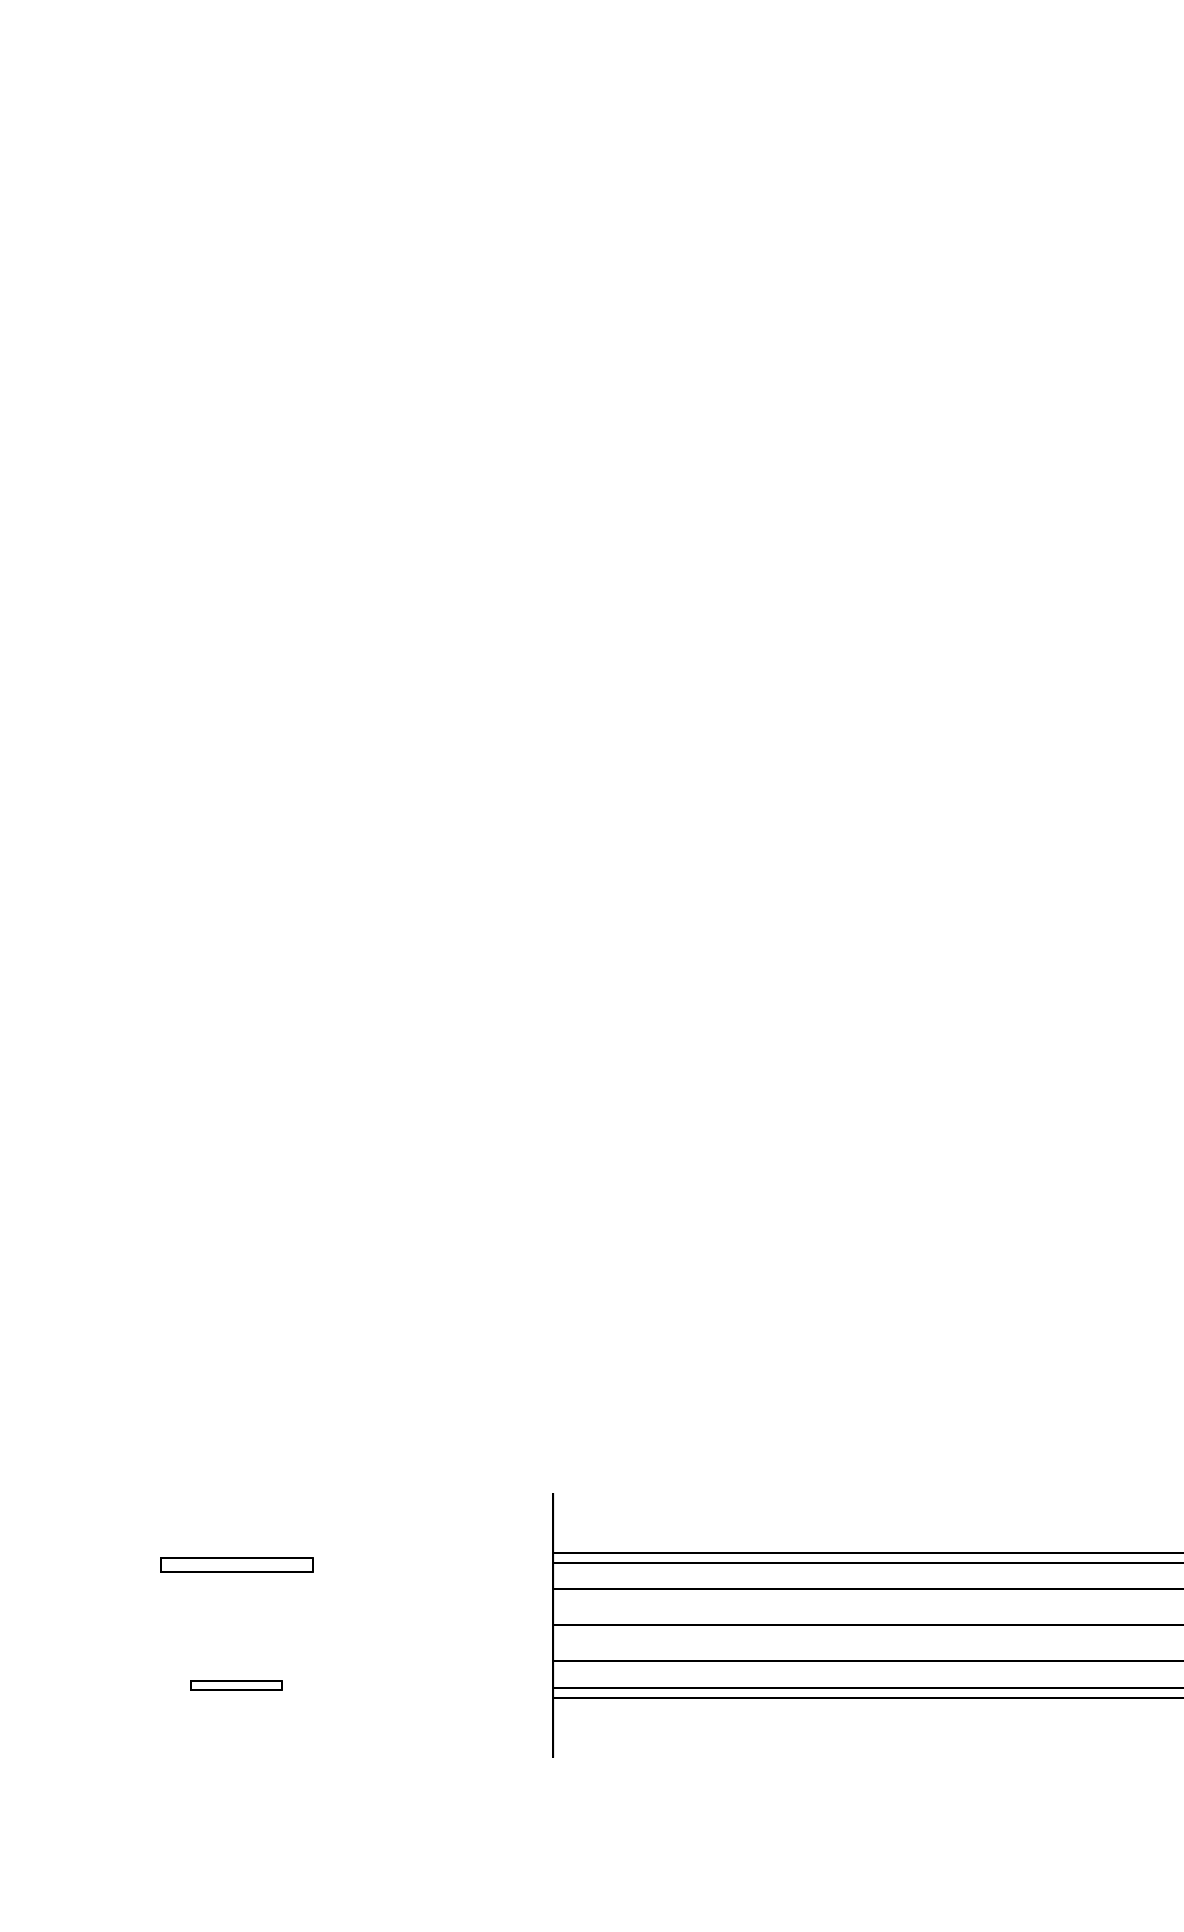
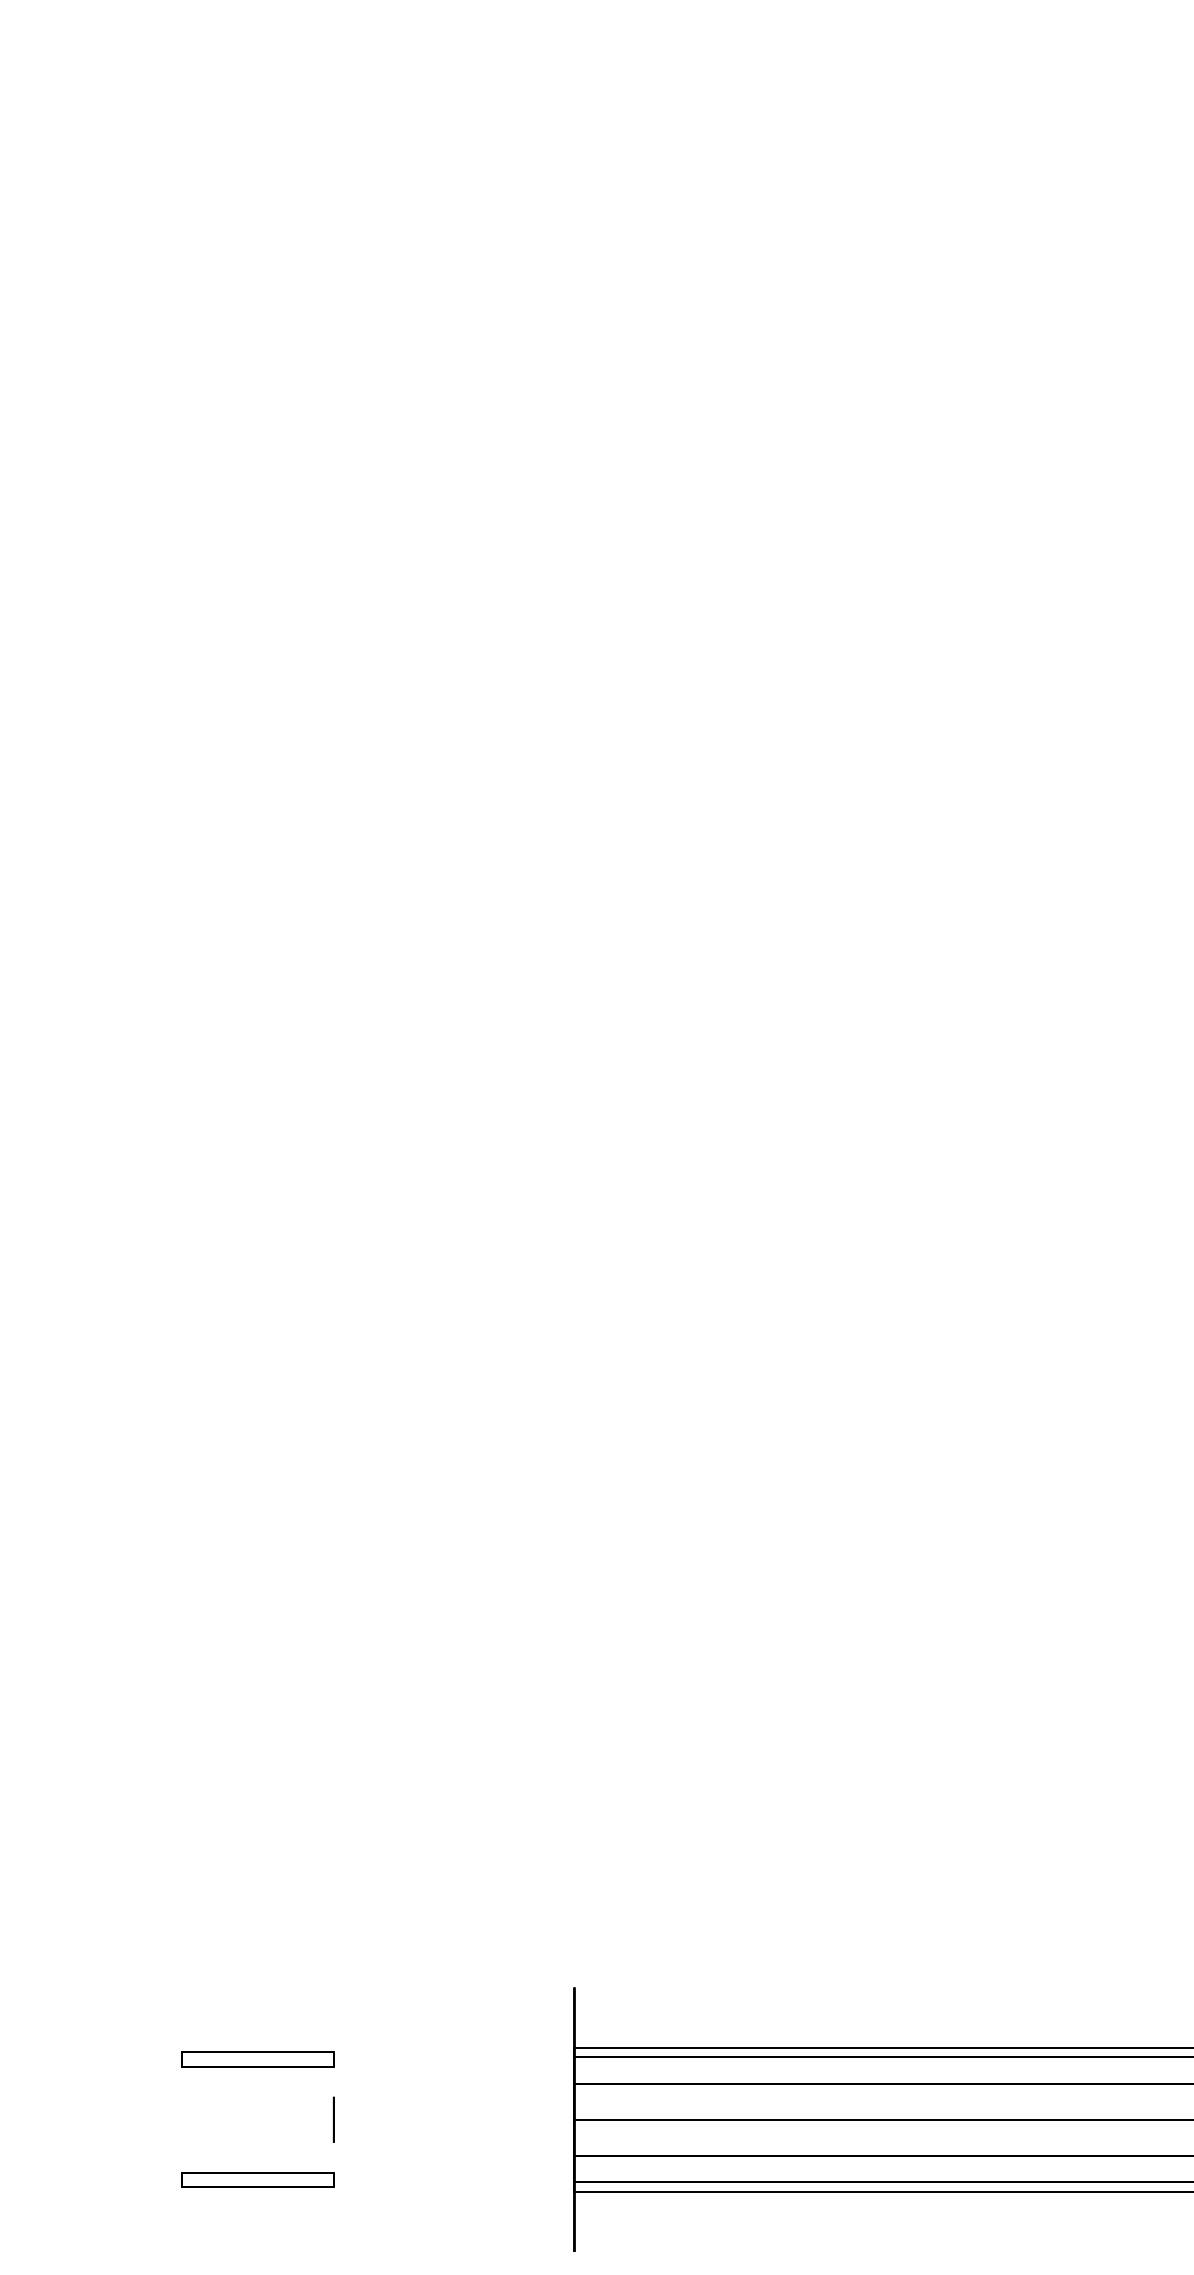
circle: (312, 1625) -> (333, 2119), added
part: (236, 1685) -> (257, 2179), size x1.67

